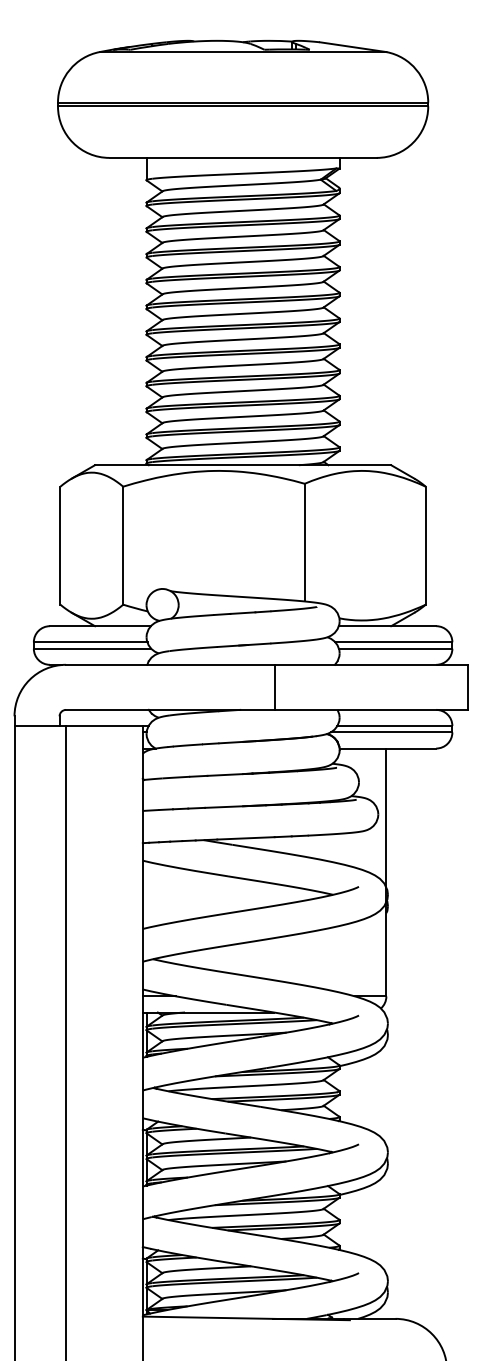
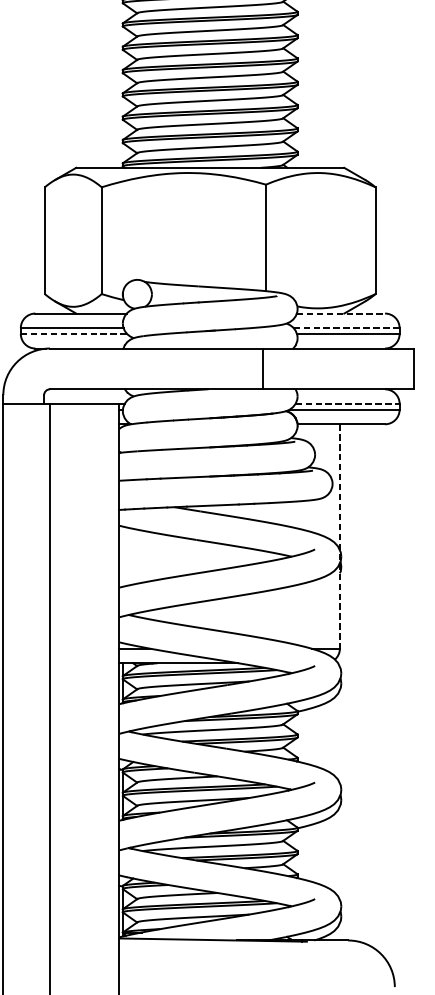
line: (387, 626) -> (340, 313), solid -> dashed
line: (393, 642) -> (346, 328), solid -> dashed
line: (92, 648) -> (73, 333), solid -> dashed
line: (275, 686) -> (263, 368), moved
line: (395, 726) -> (348, 404), solid -> dashed
line: (386, 872) -> (340, 536), solid -> dashed

